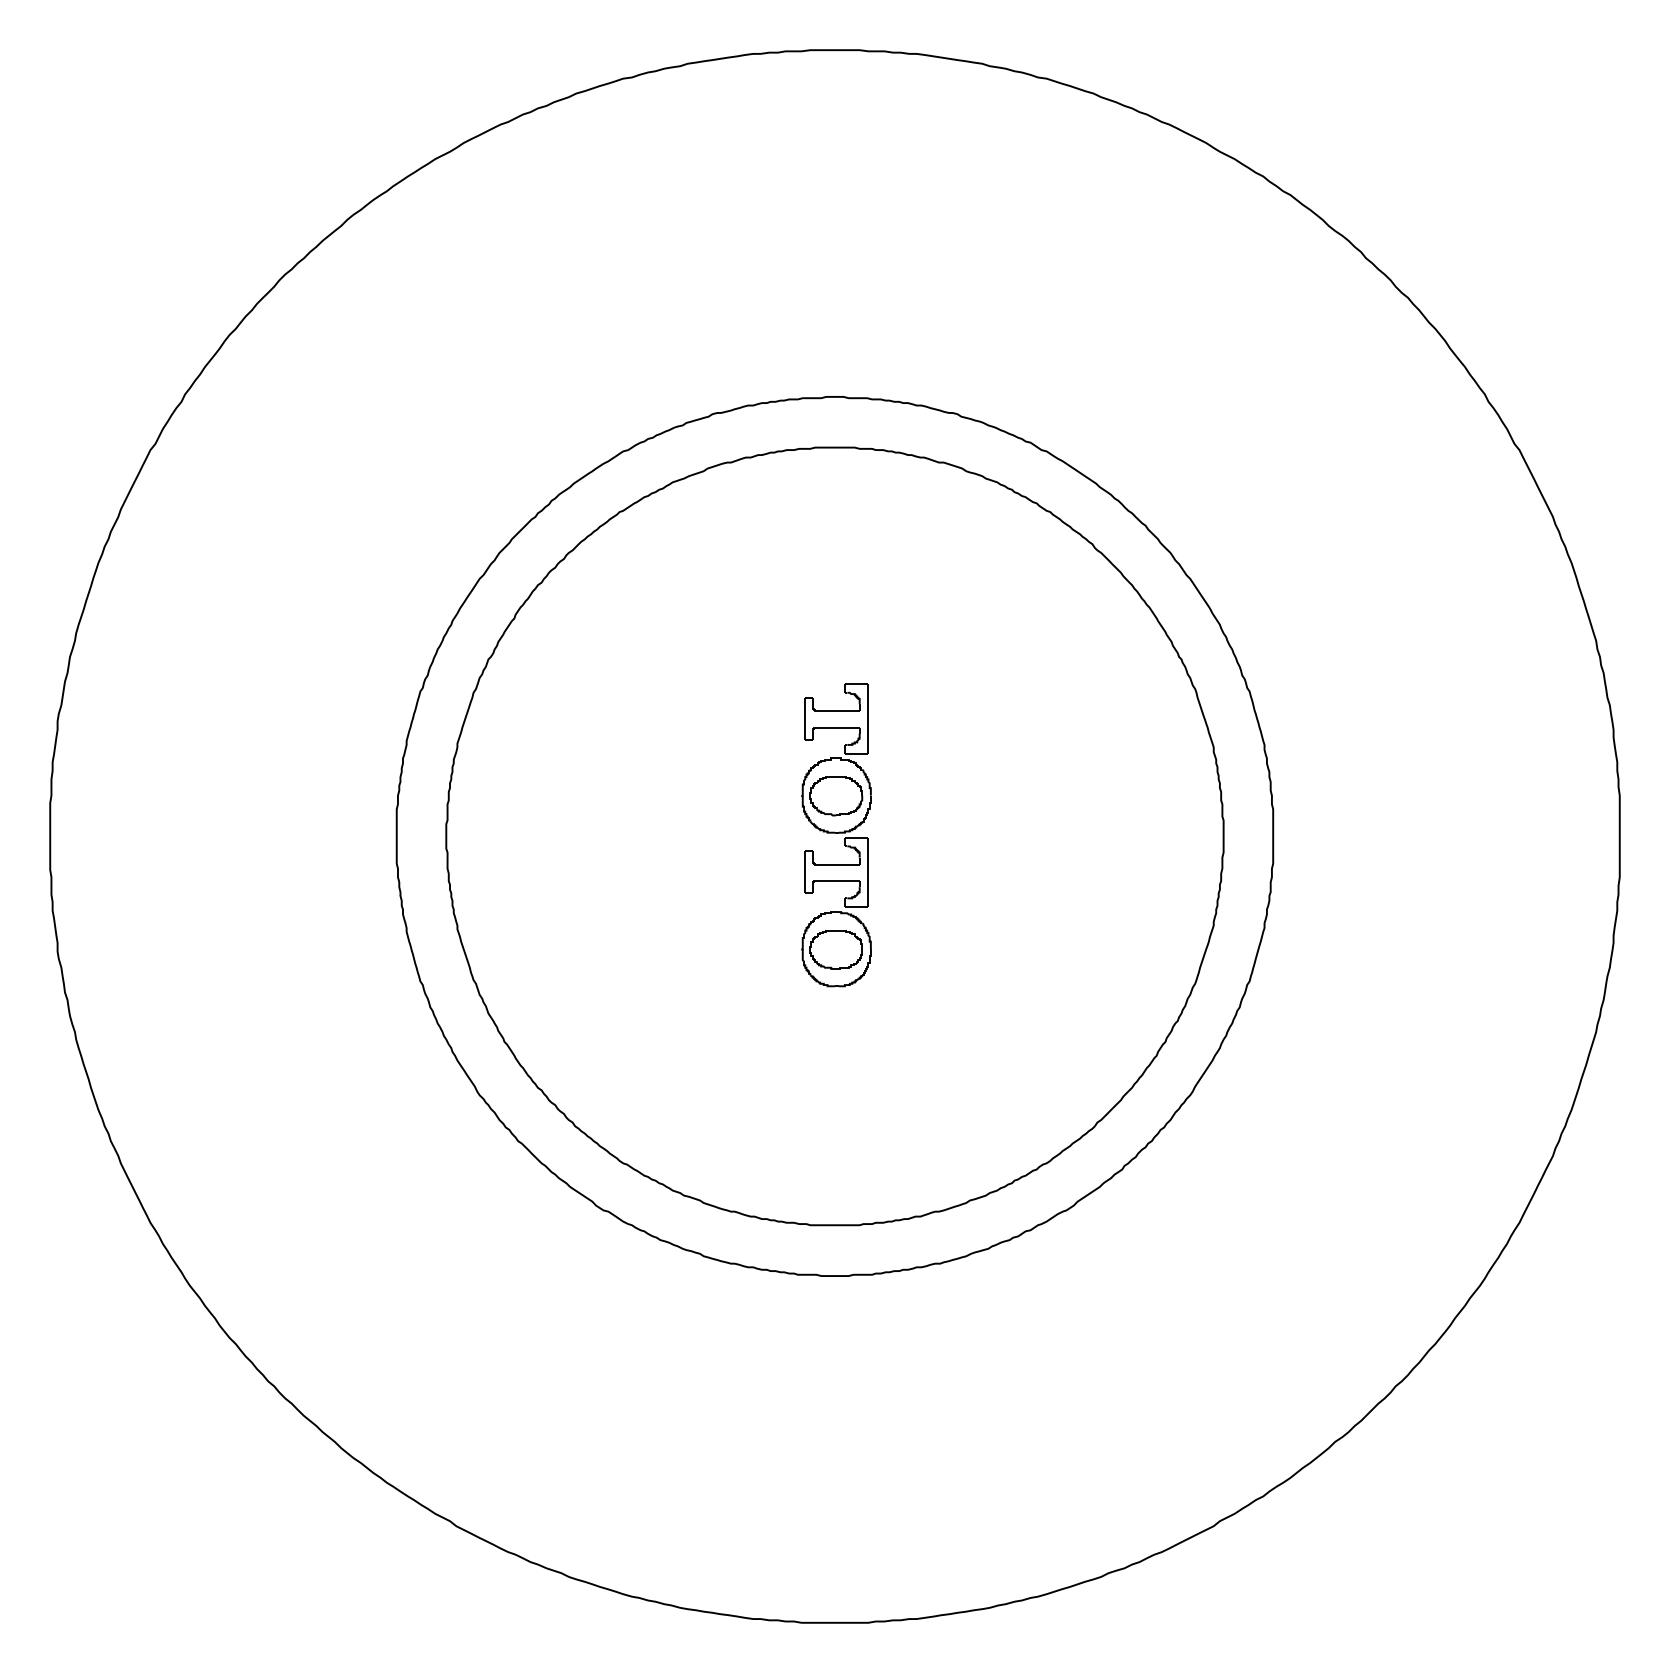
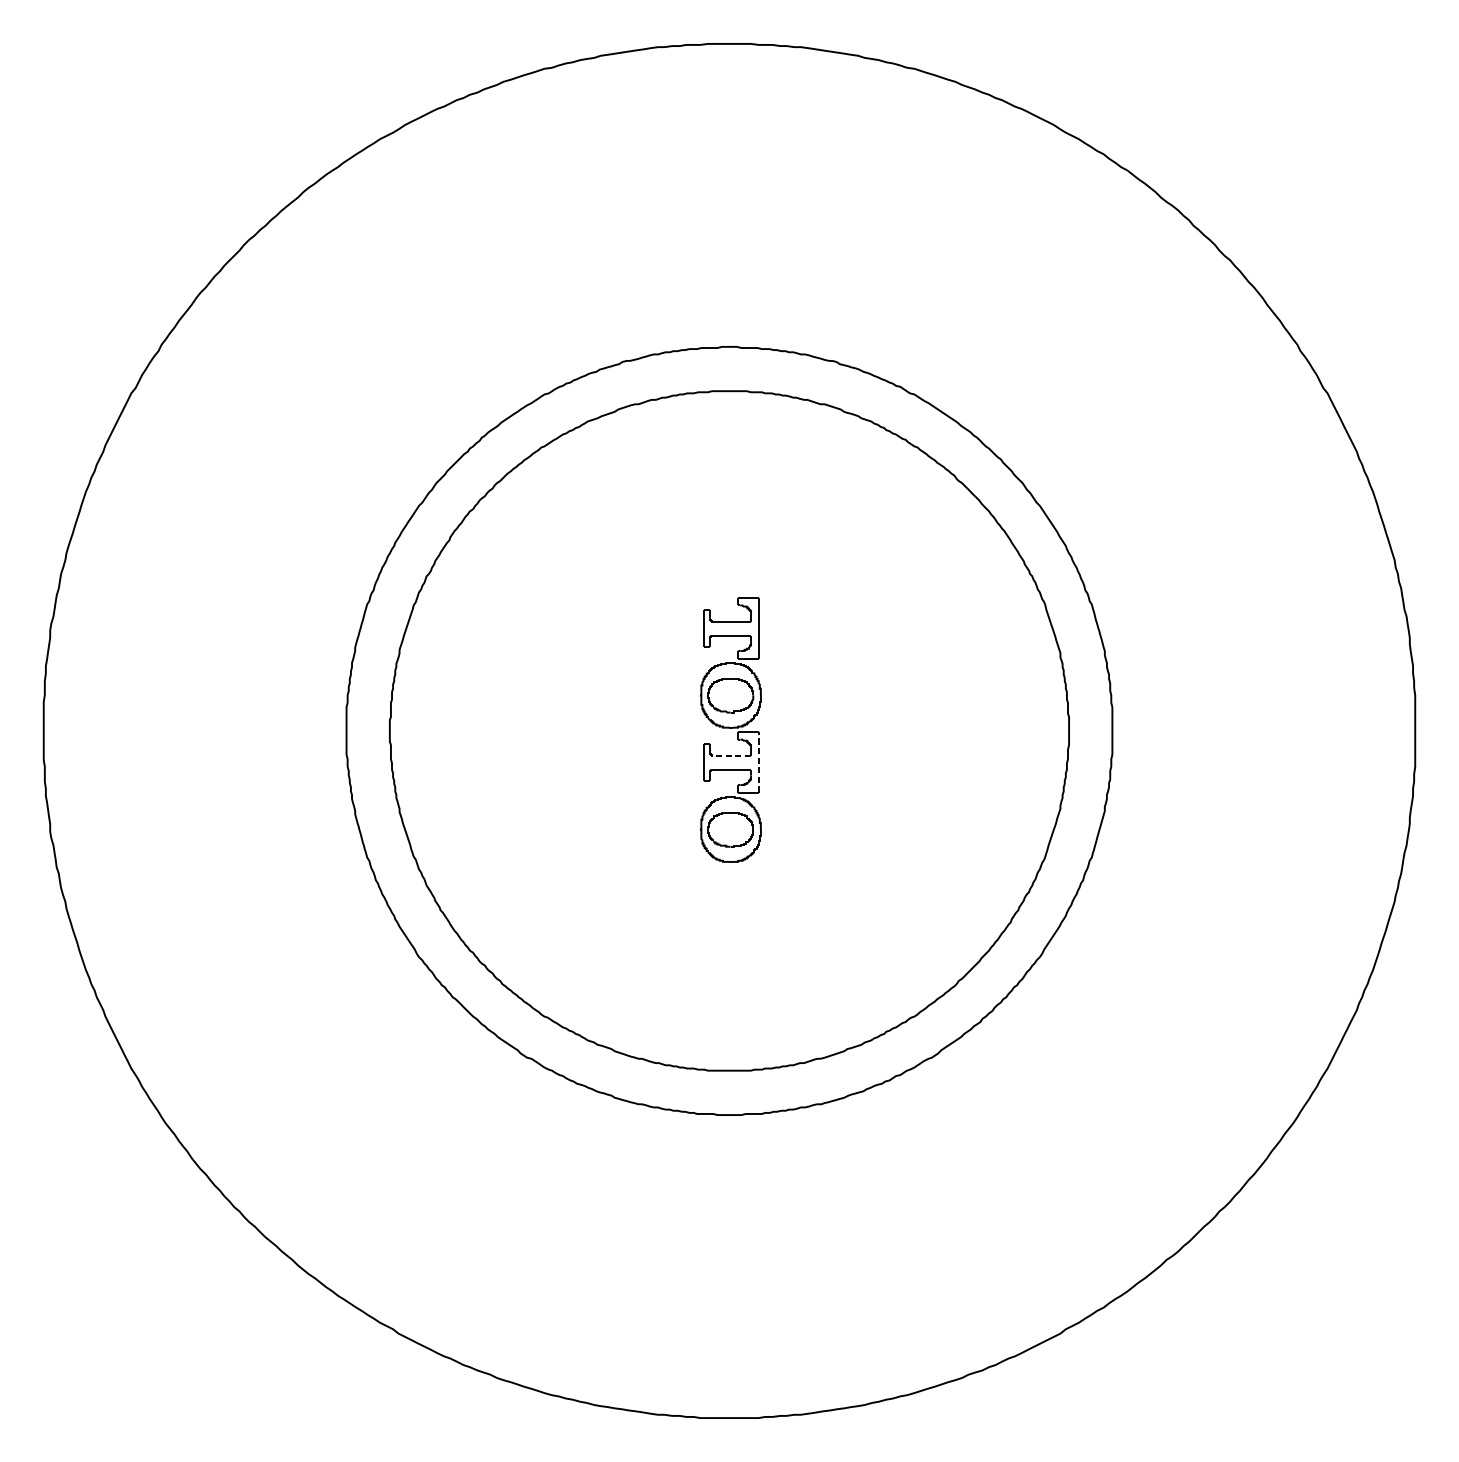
line: (838, 864) -> (732, 755), solid -> dashed
line: (868, 872) -> (758, 762), solid -> dashed

